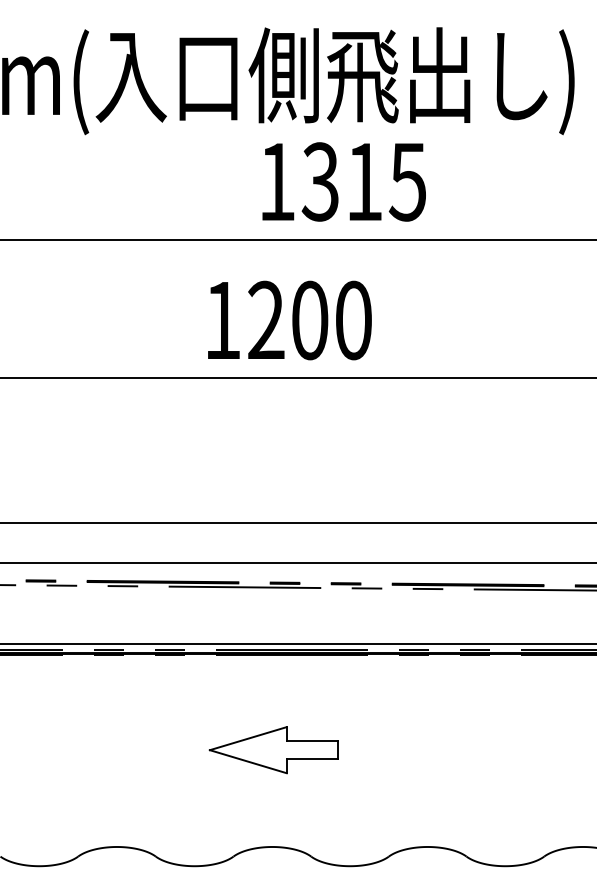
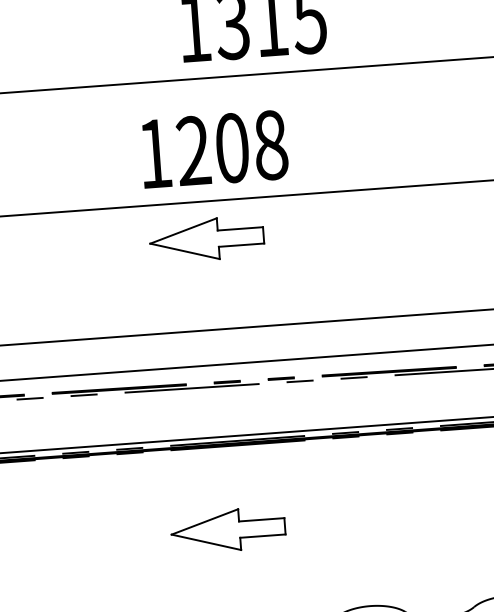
text: (353, 320) -> (270, 145), 1200 -> 1208
part: (273, 421) -> (206, 239), added

